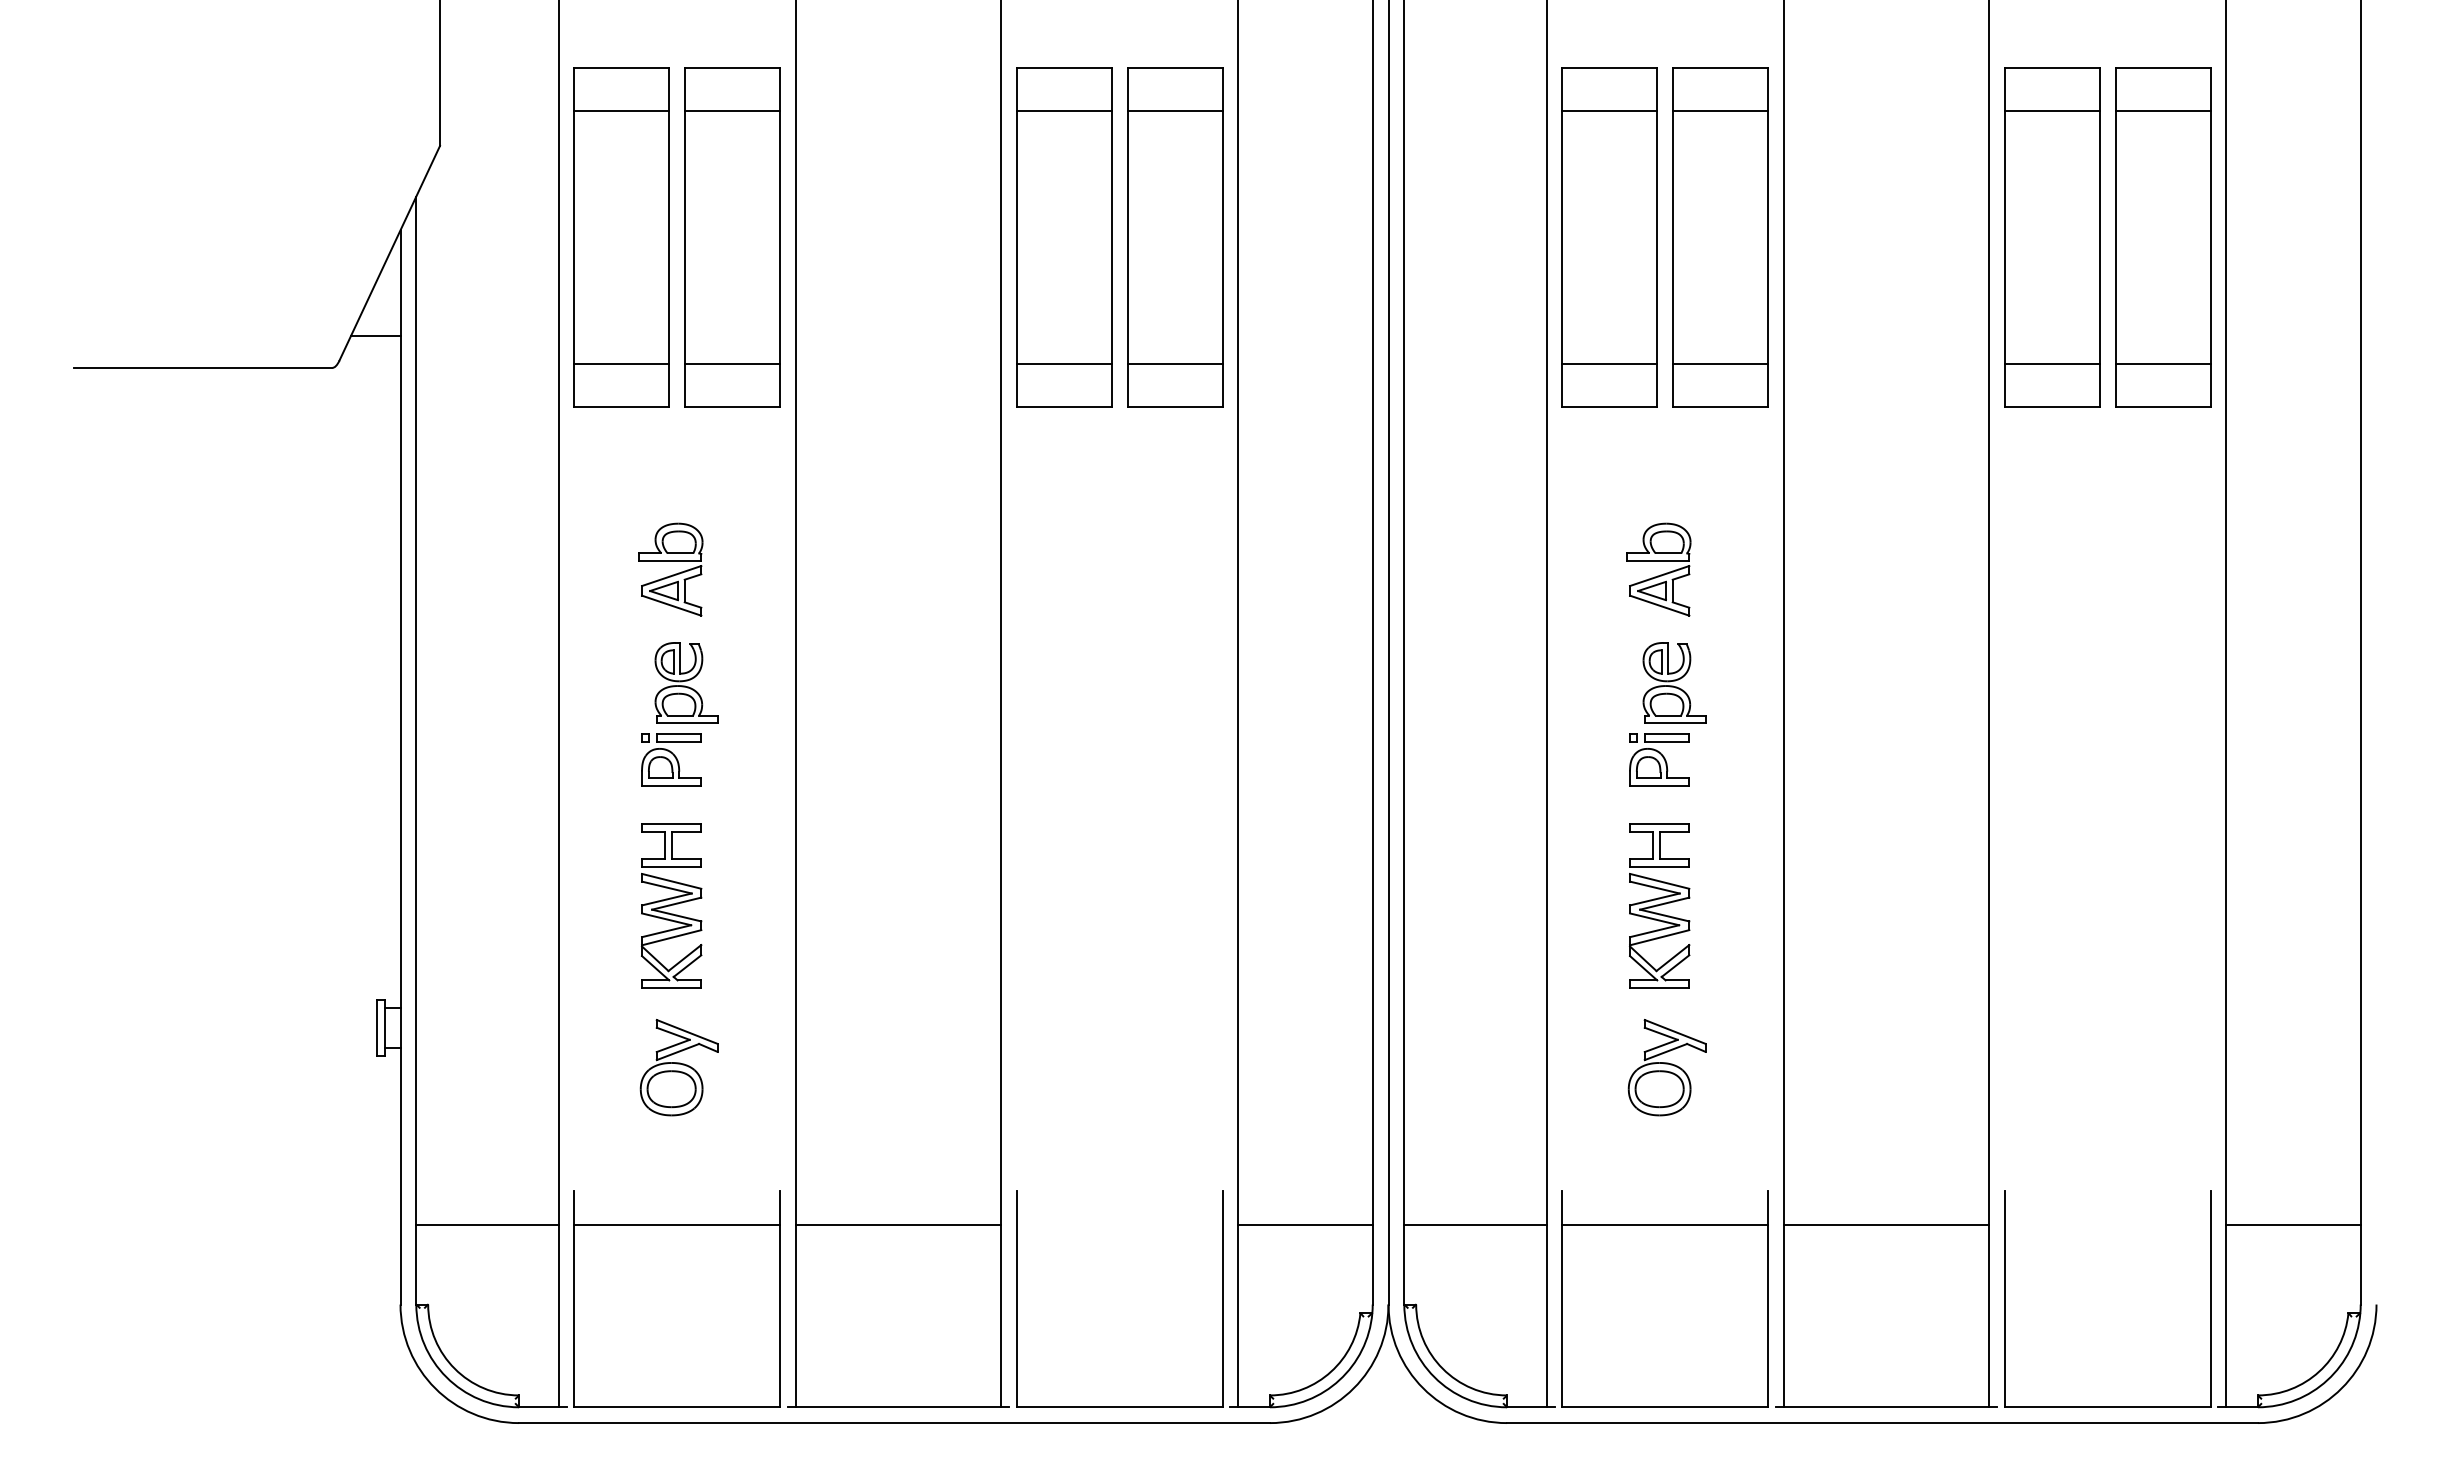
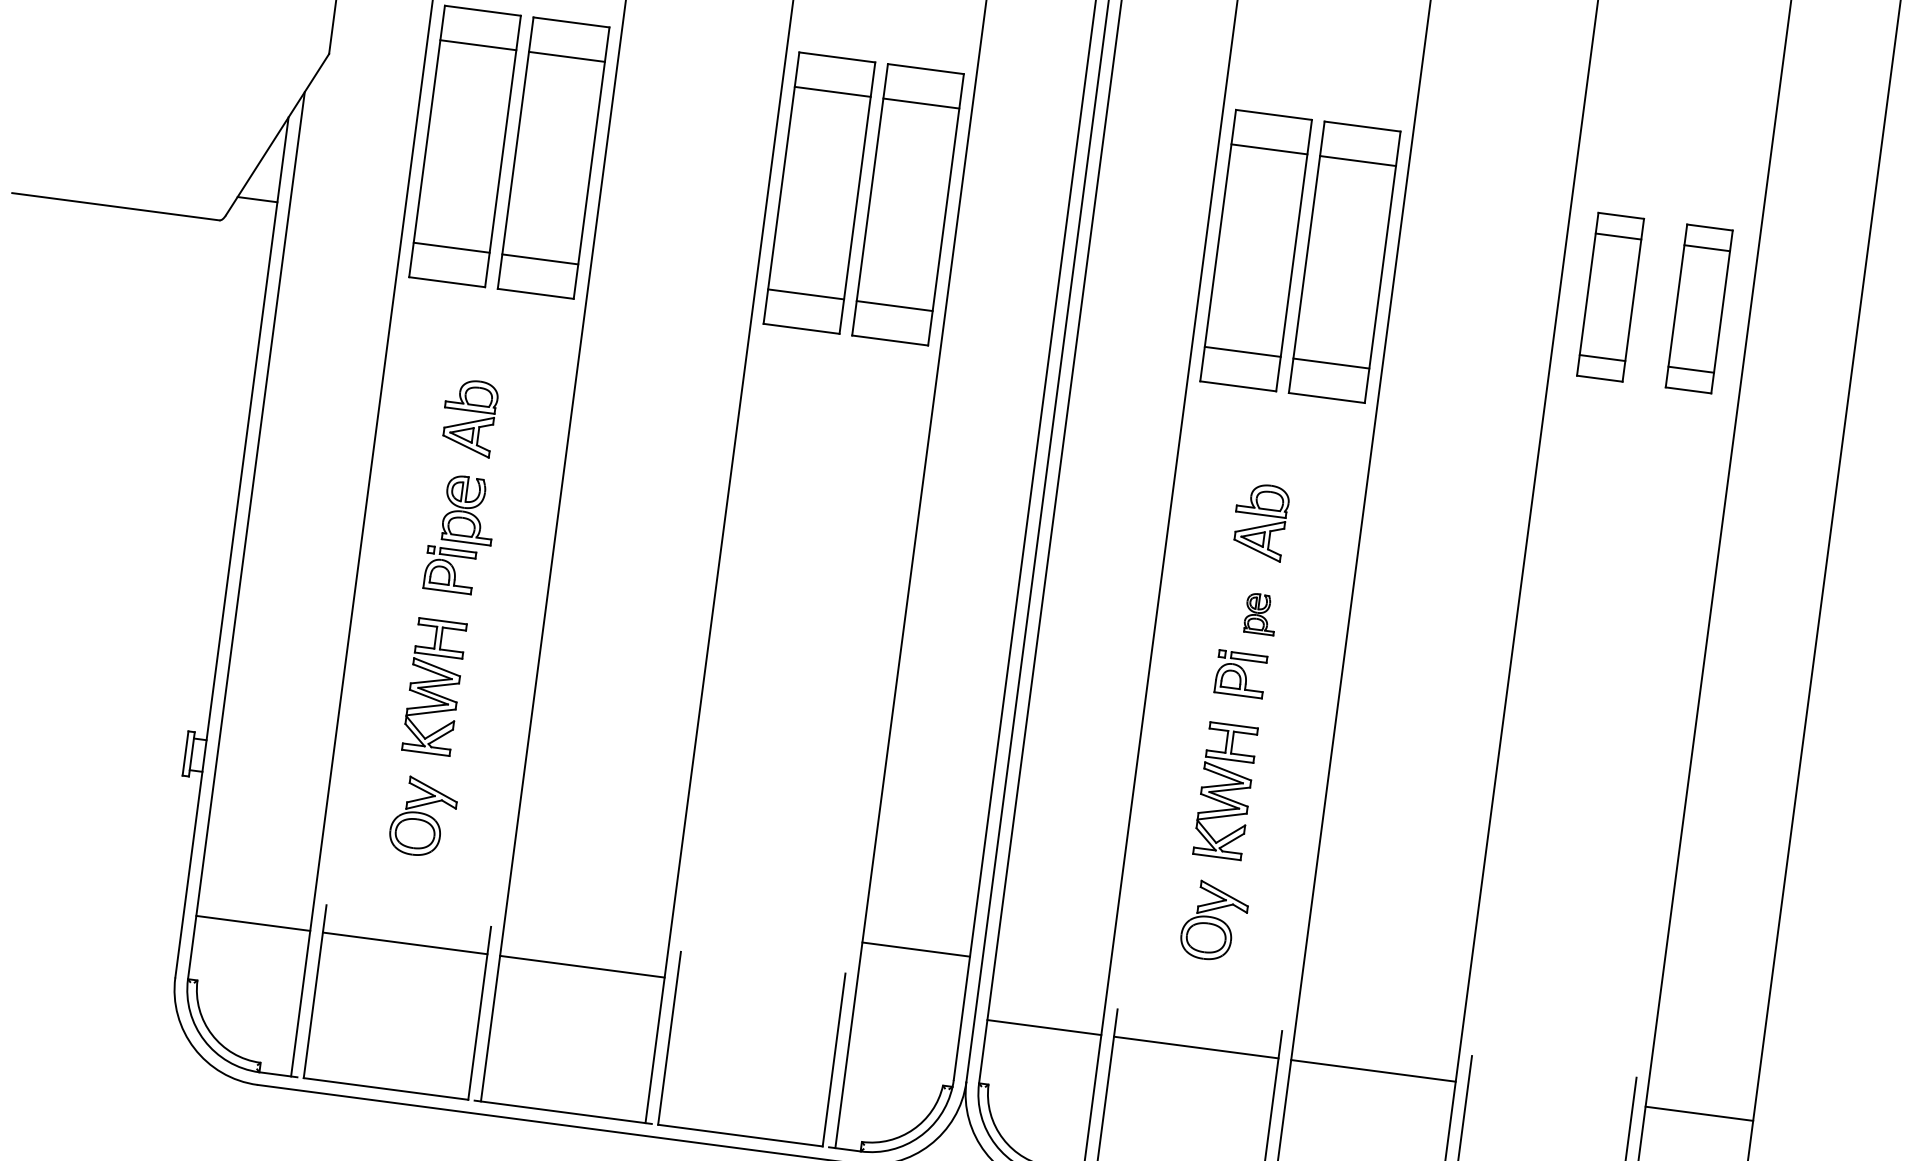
part: (2052, 237) -> (1610, 297), size x0.6
part: (2163, 237) -> (1699, 309), size x0.6
part: (1674, 682) -> (1260, 613), size x0.6
line: (1305, 1225) -> (916, 949), moved

